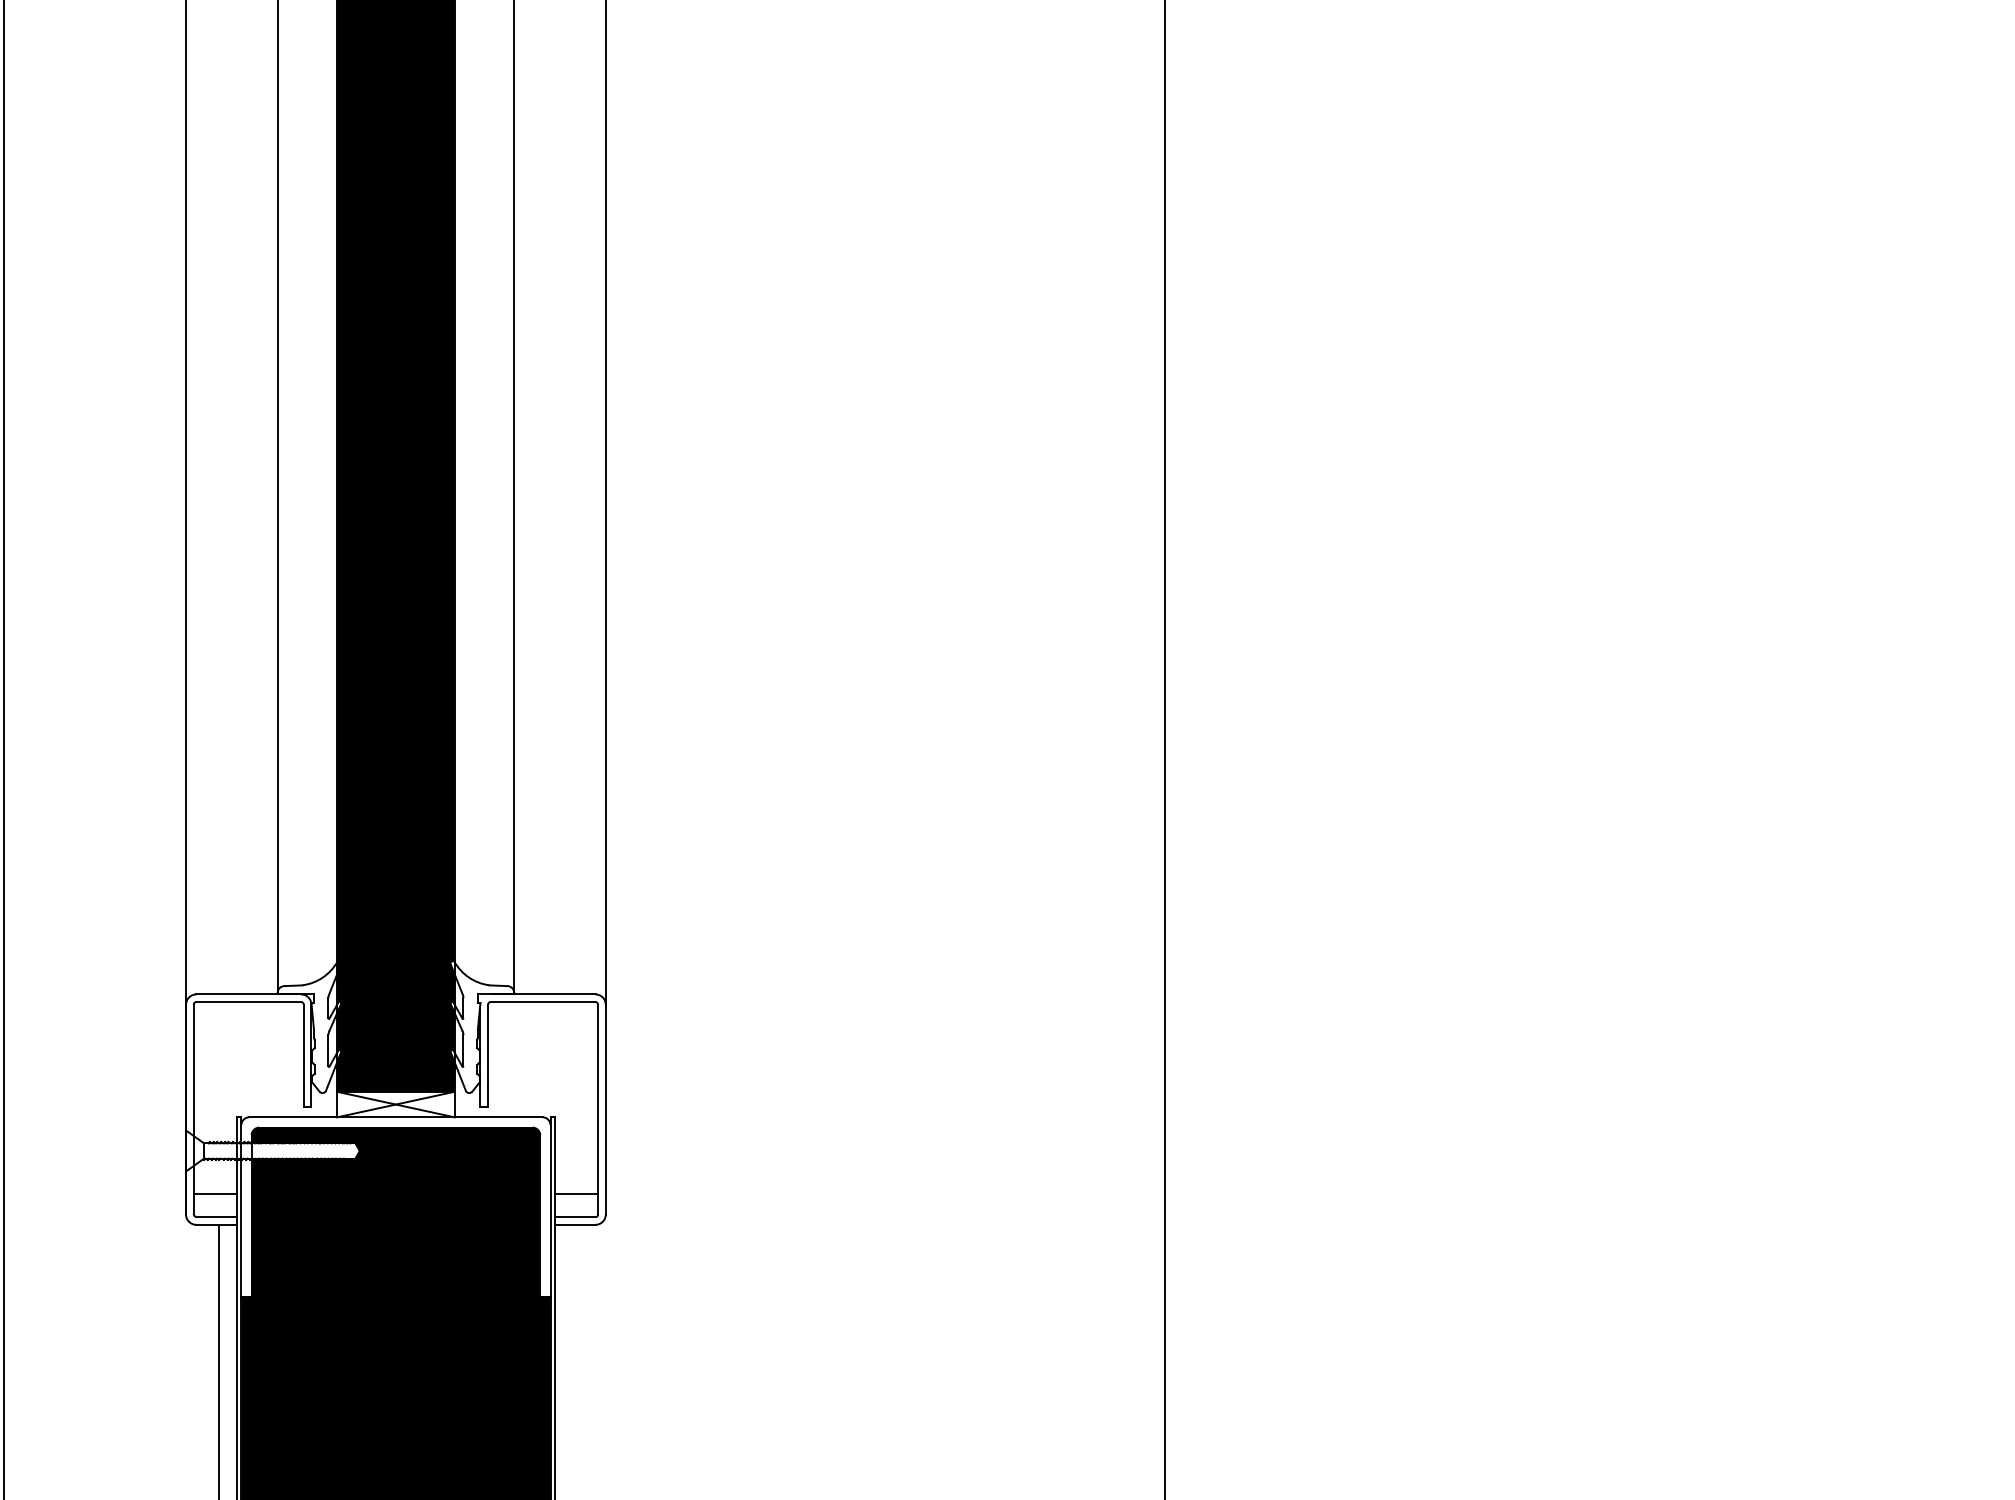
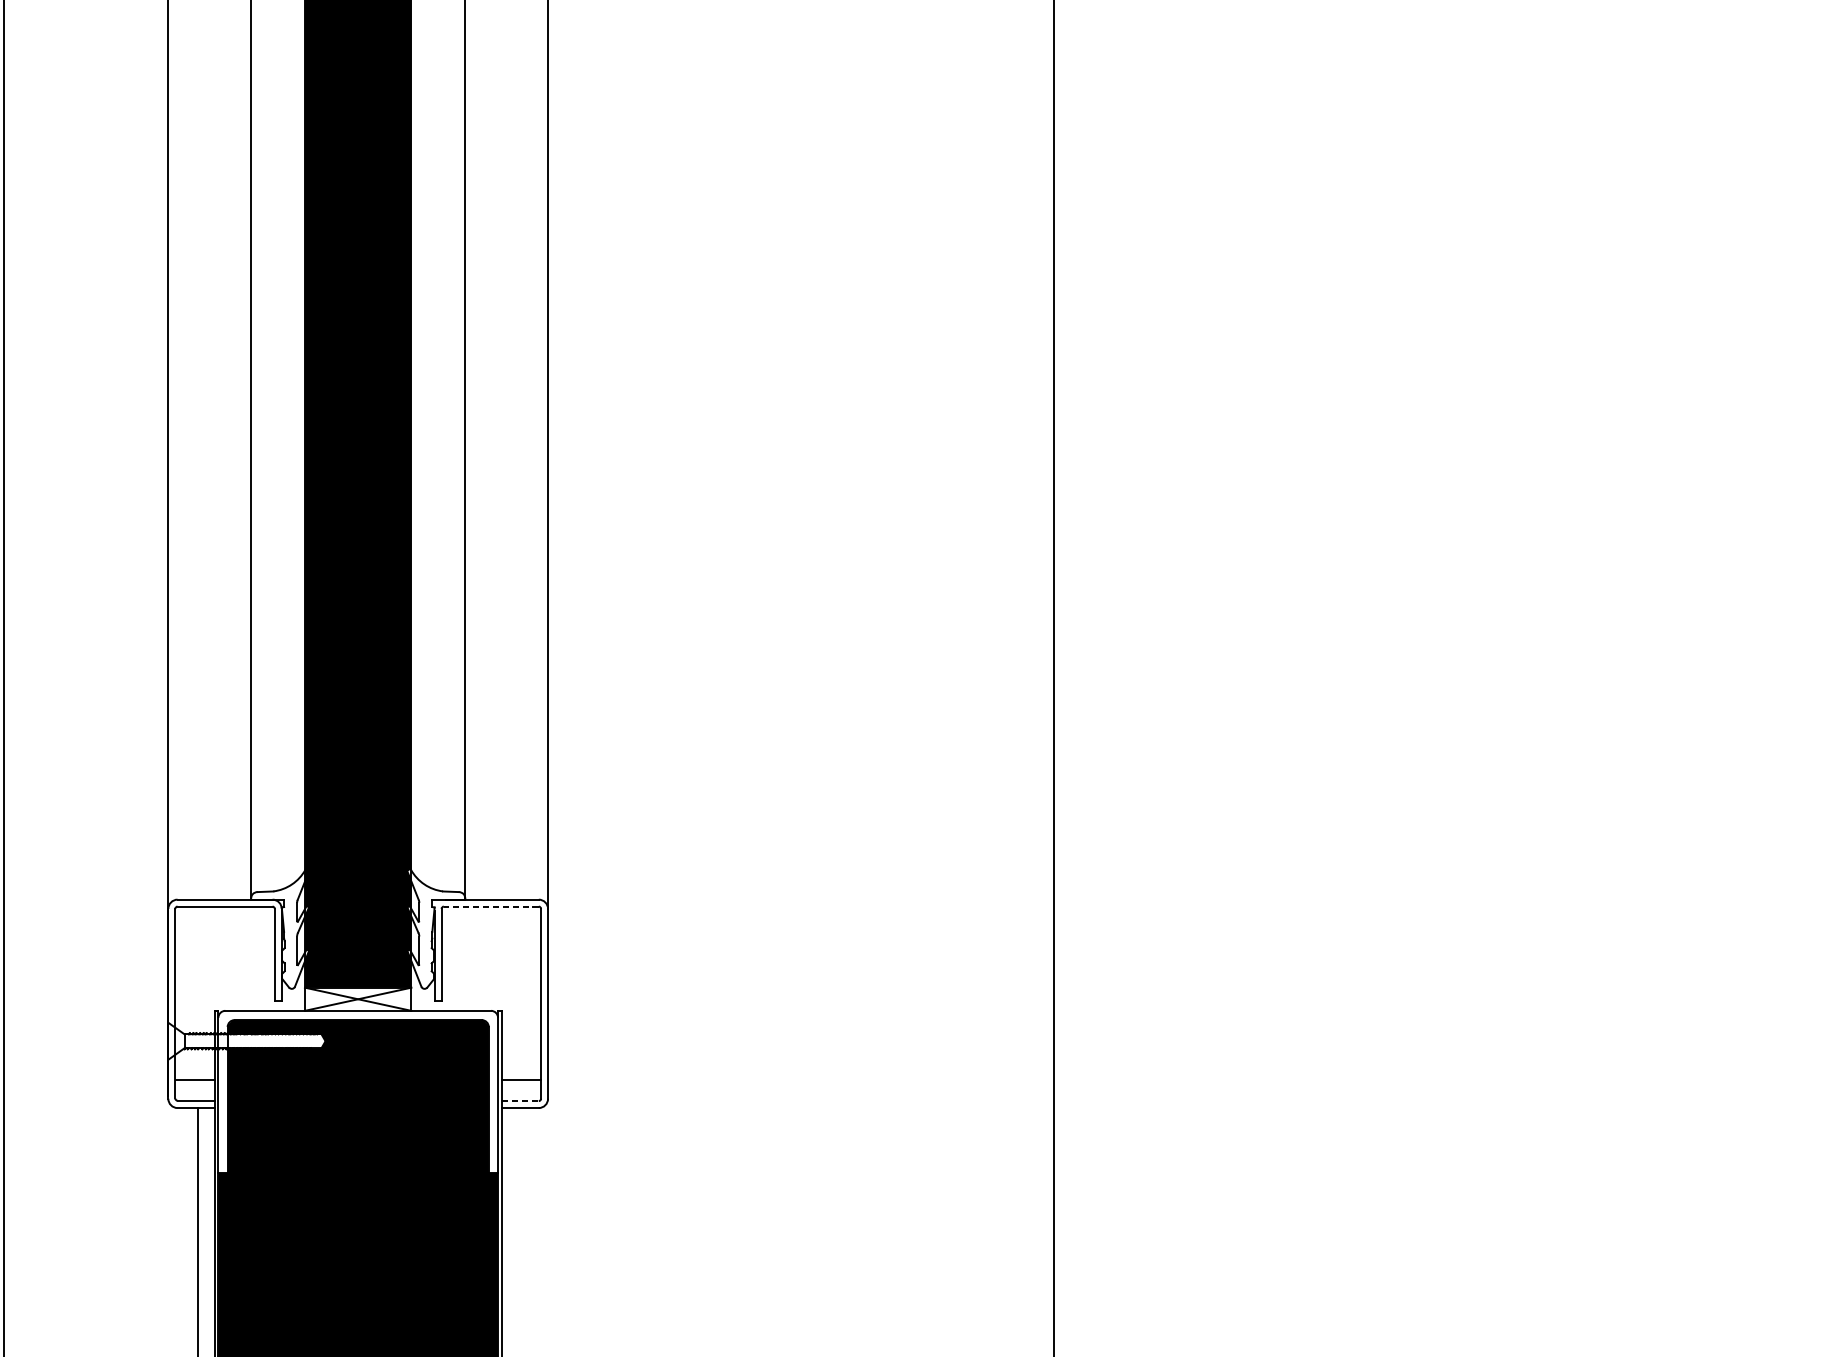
line: (542, 1002) -> (490, 906), solid -> dashed
line: (575, 1217) -> (520, 1101), solid -> dashed

